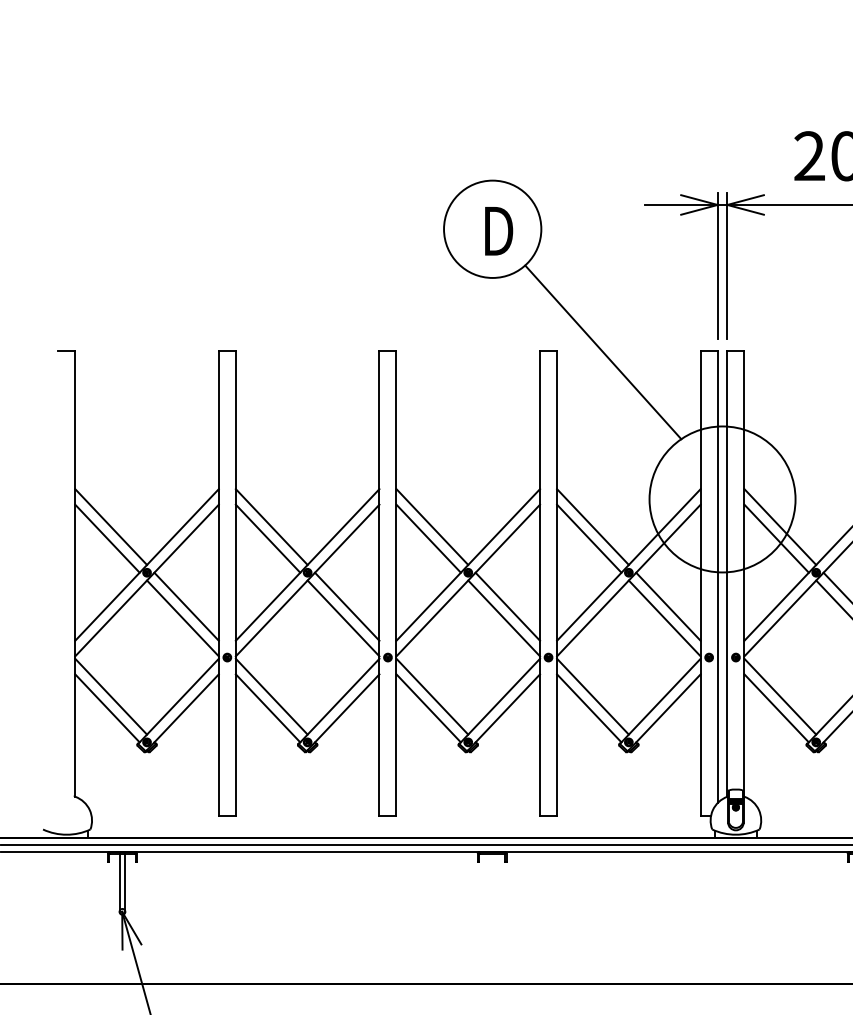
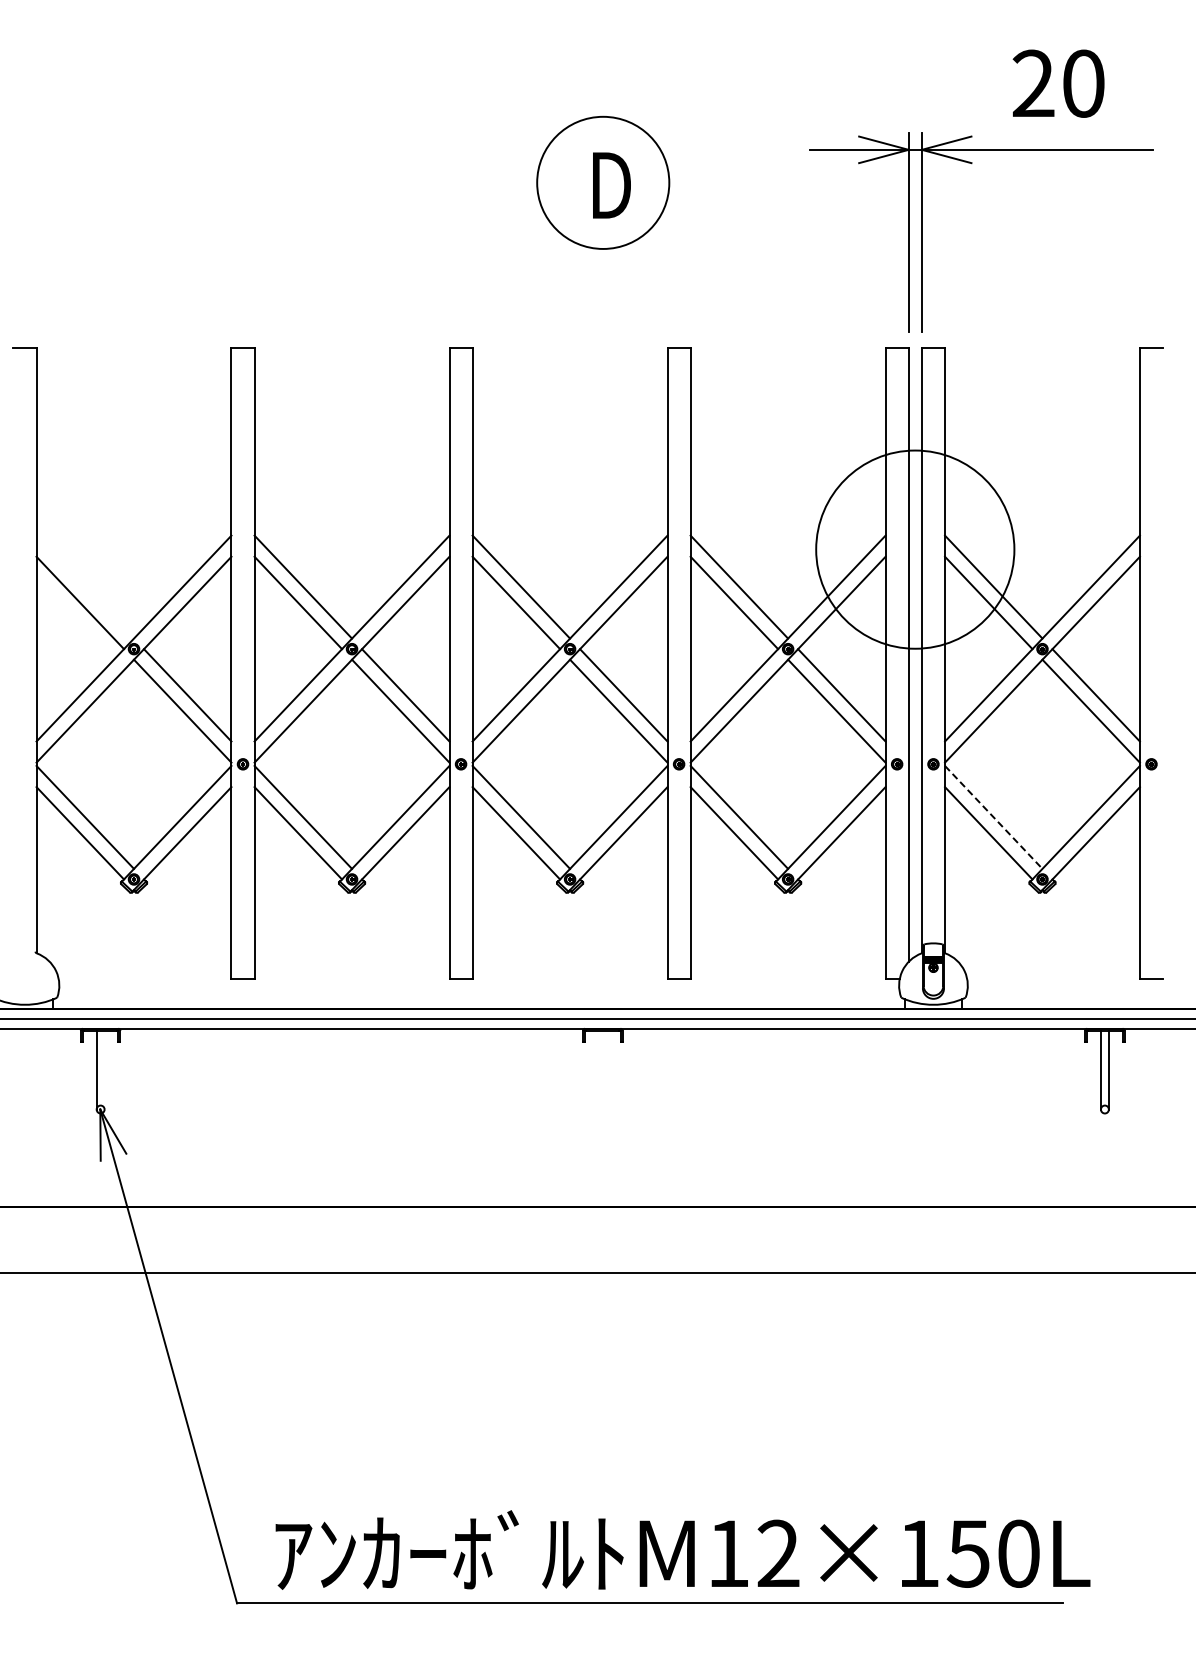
line: (603, 352) -> (753, 349), removed
line: (111, 526) -> (85, 586), removed
line: (780, 696) -> (993, 817), solid -> dashed
line: (125, 882) -> (104, 1069), removed

